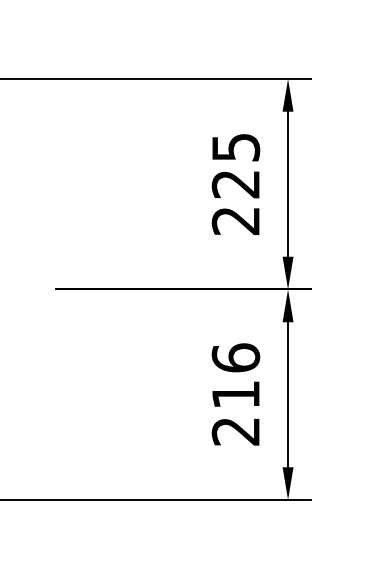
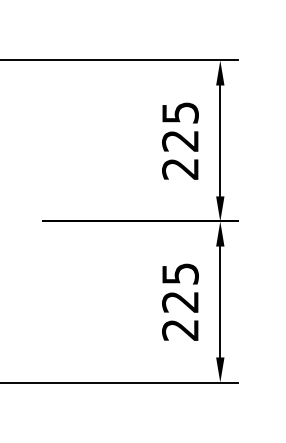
text: (236, 375) -> (180, 287), 216 -> 225

